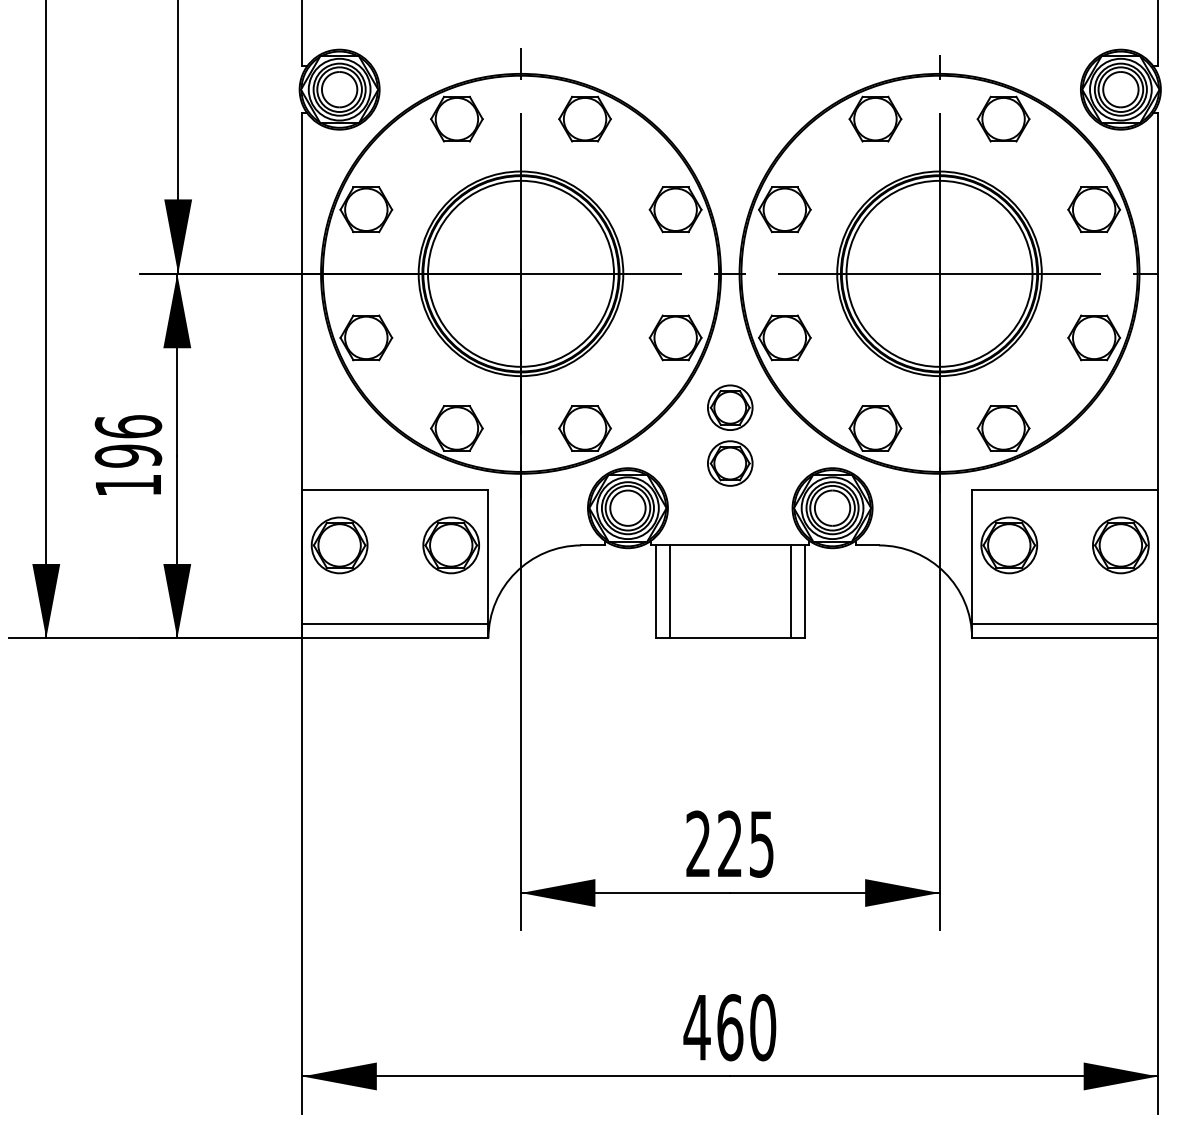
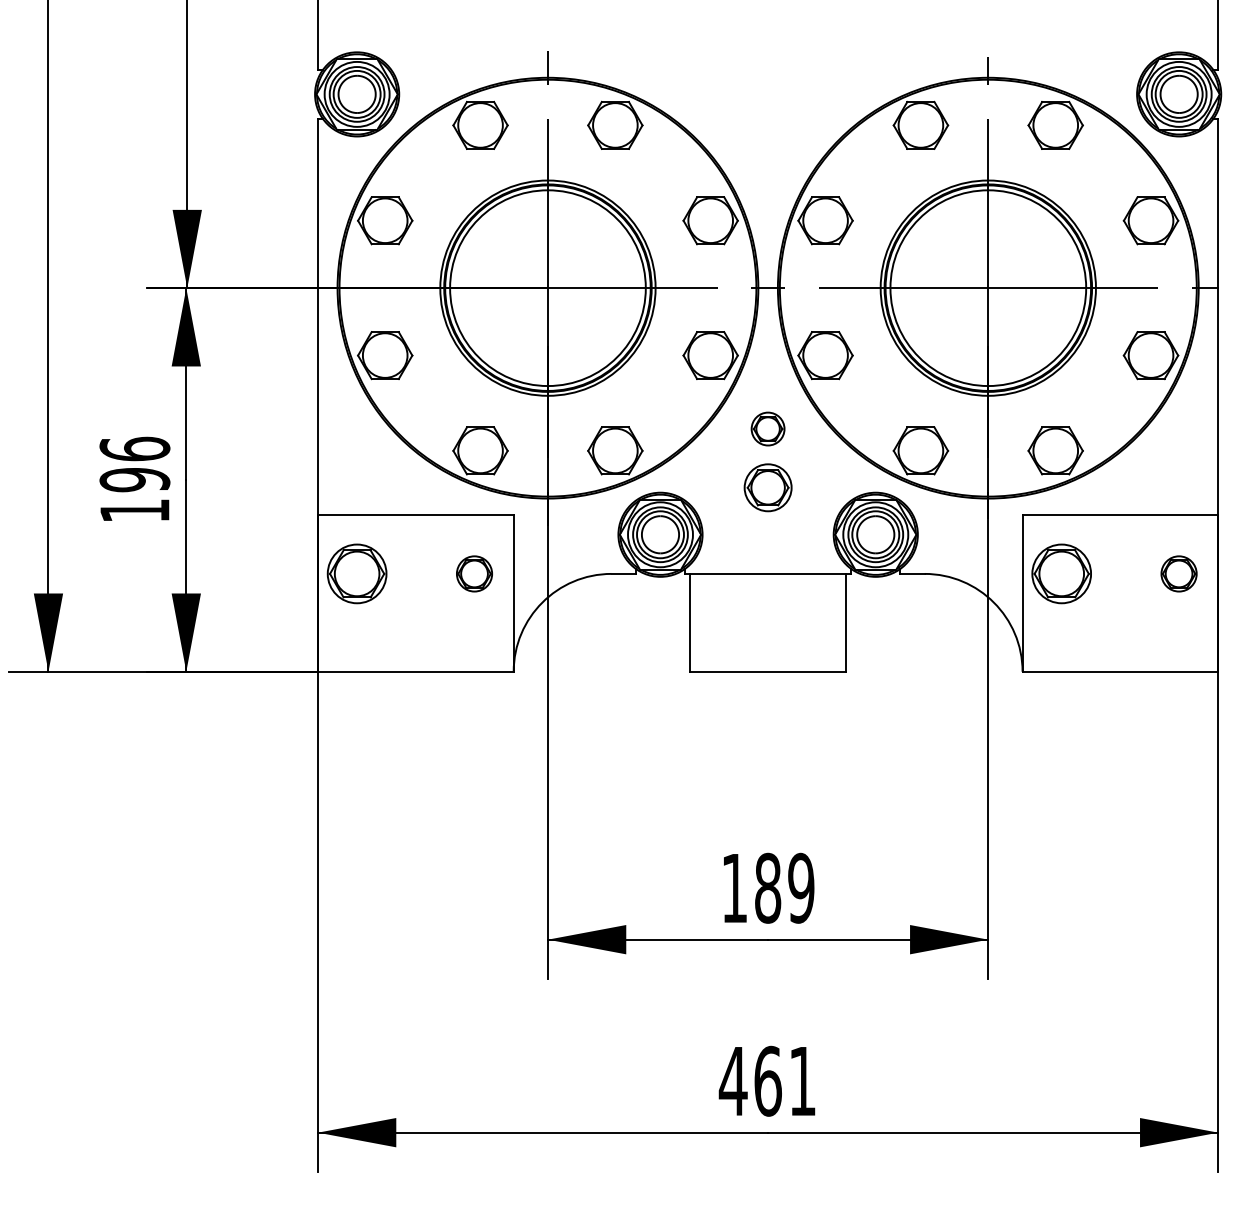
part: (729, 407) -> (767, 428), size x0.7
part: (451, 545) -> (474, 573), size x0.6
part: (1120, 545) -> (1178, 573), size x0.6
line: (669, 591) -> (704, 622), removed
line: (790, 591) -> (831, 622), removed
line: (395, 623) -> (415, 656), removed
line: (1065, 623) -> (1120, 656), removed
text: (730, 843) -> (768, 887), 225 -> 189
text: (762, 1026) -> (802, 1080), 460 -> 461

